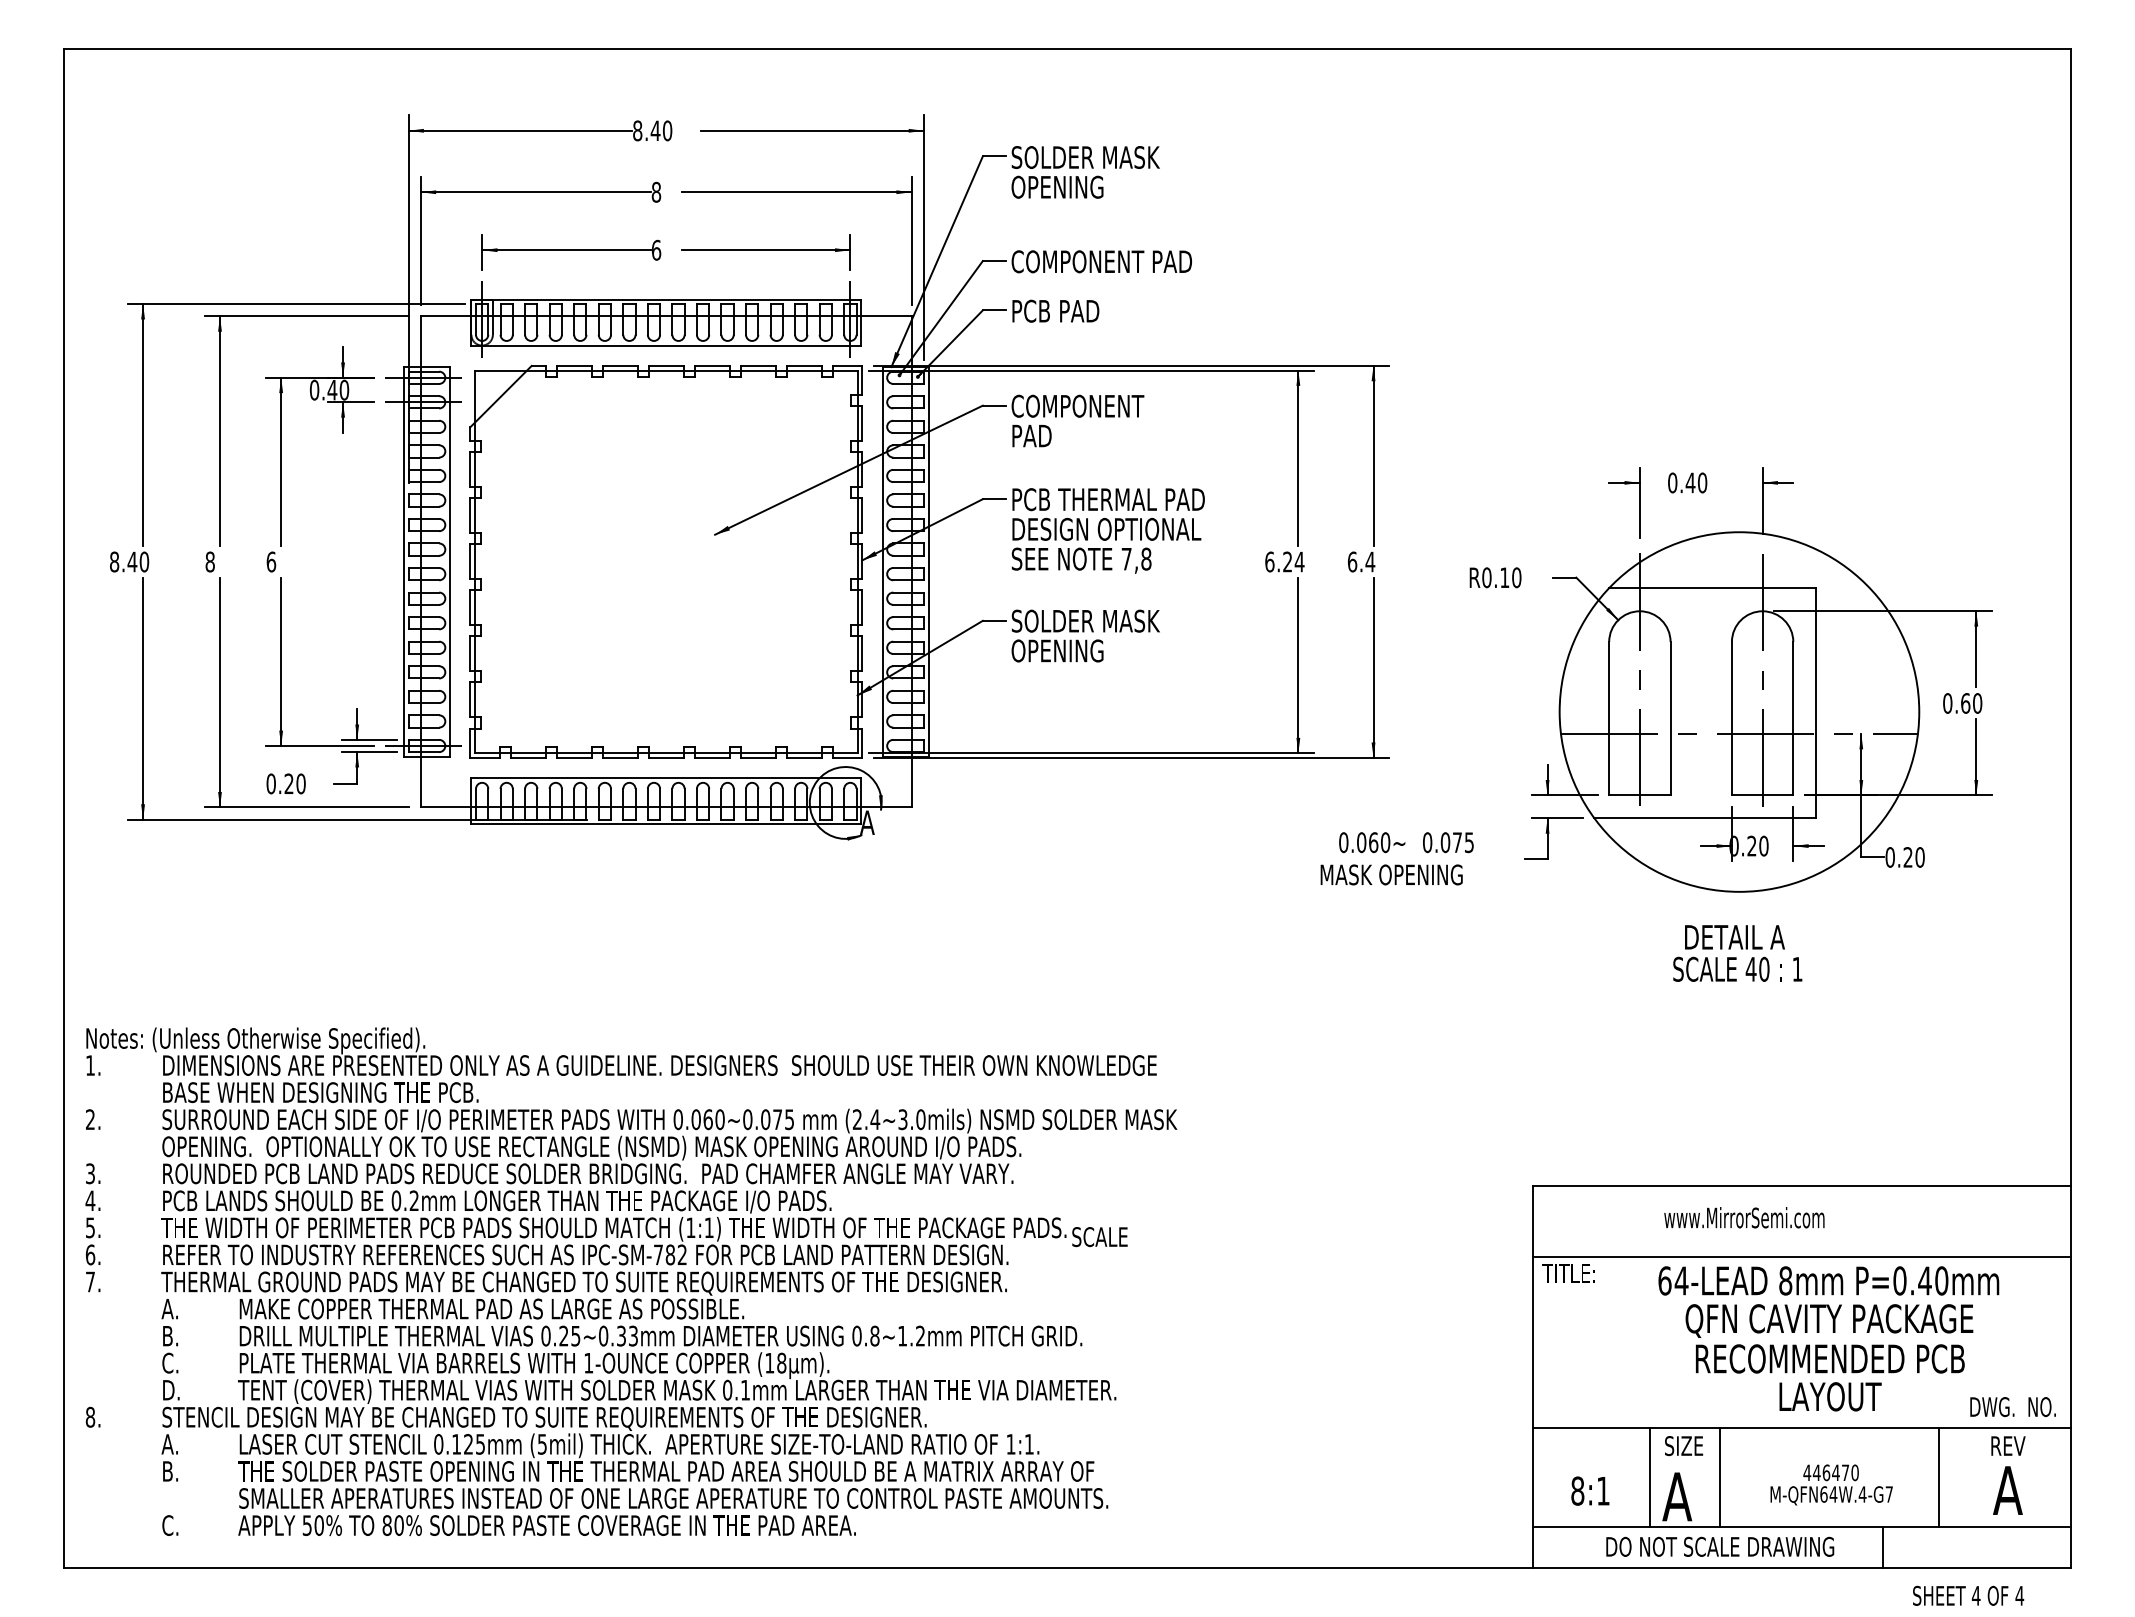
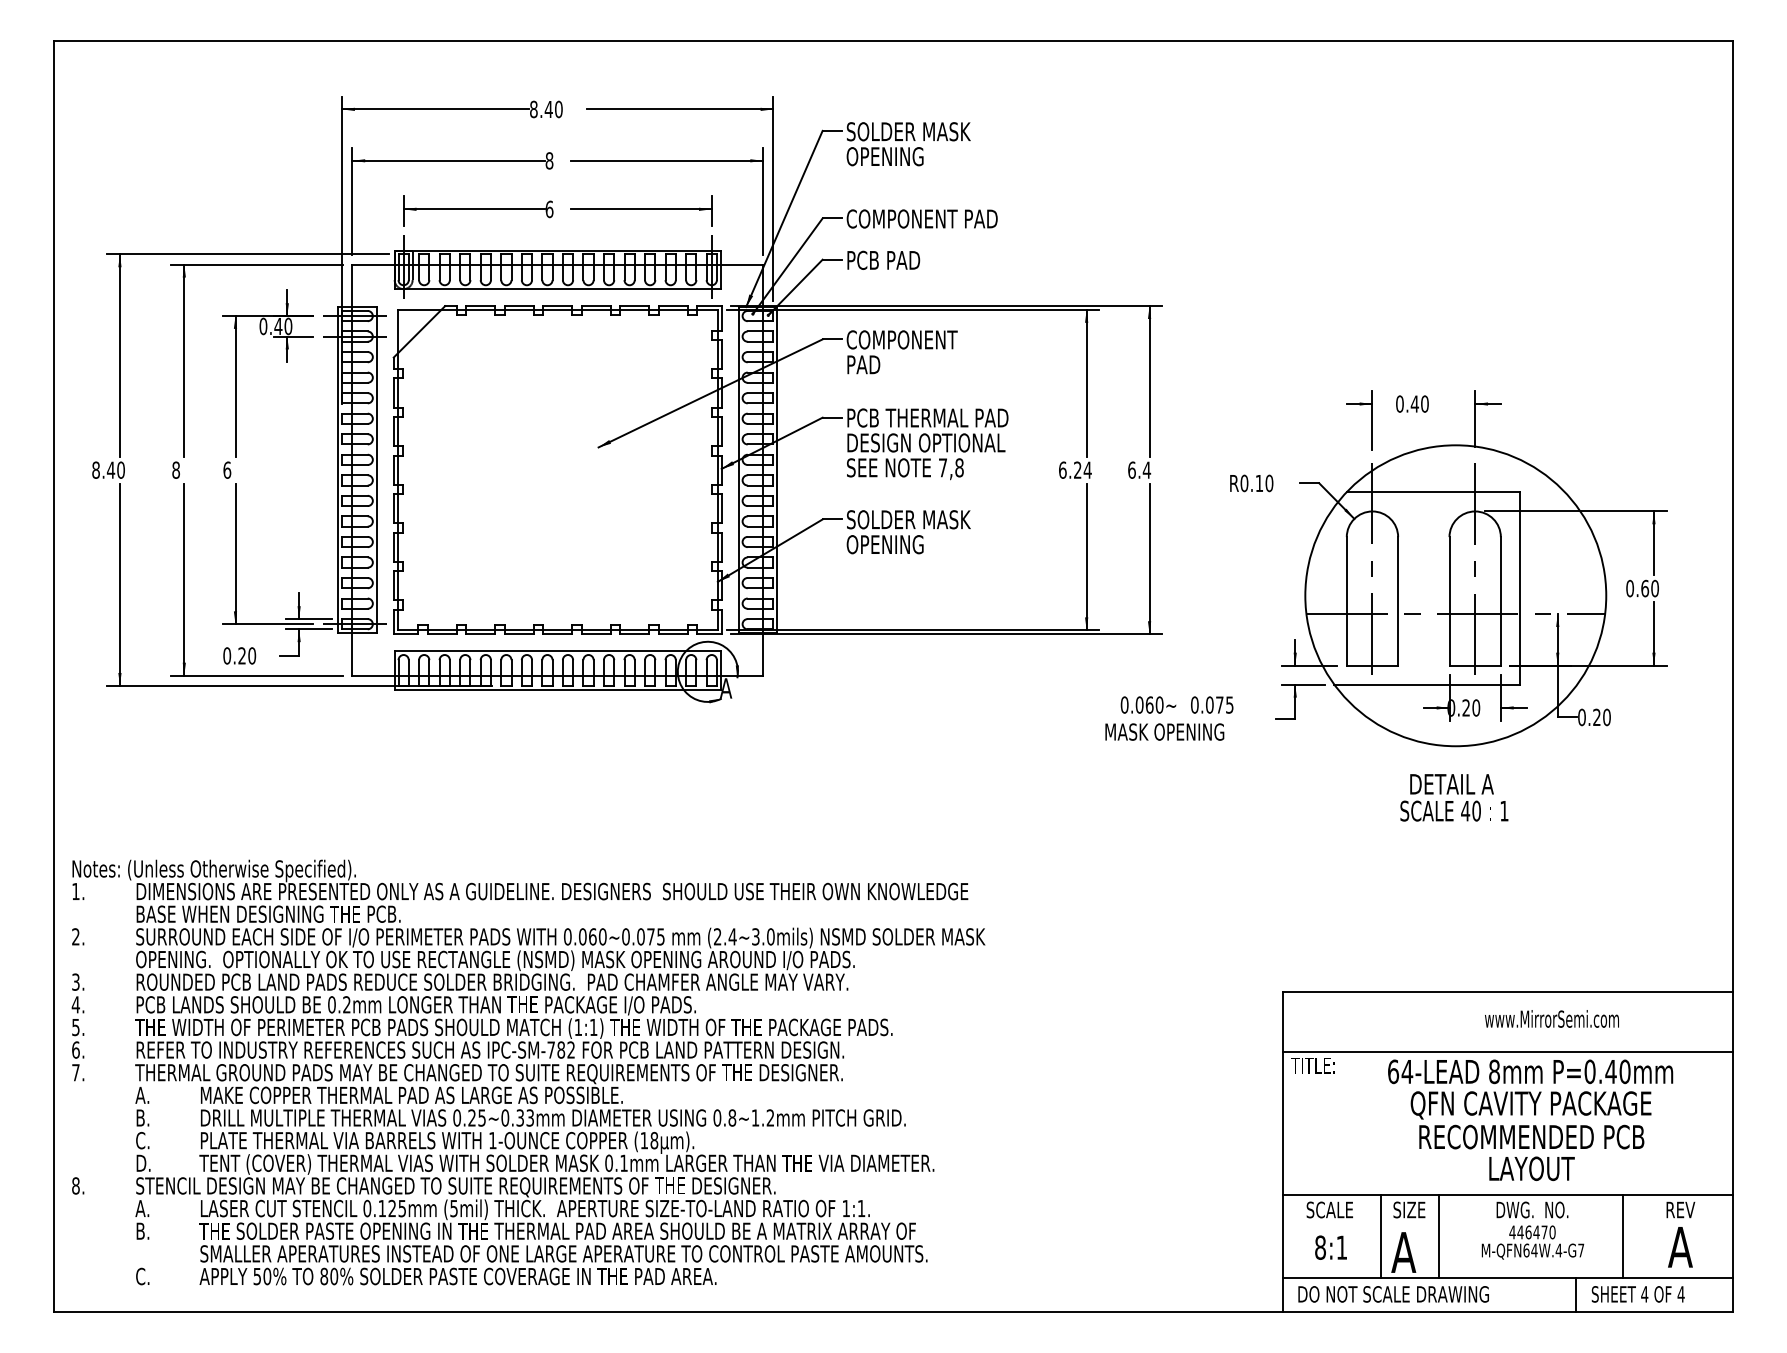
text: (1744, 1217) -> (1552, 1018), moved
text: (1099, 1237) -> (1329, 1210), moved
text: (2012, 1407) -> (1531, 1210), moved
text: (1720, 1546) -> (1393, 1294), moved
text: (1968, 1595) -> (1638, 1294), moved

